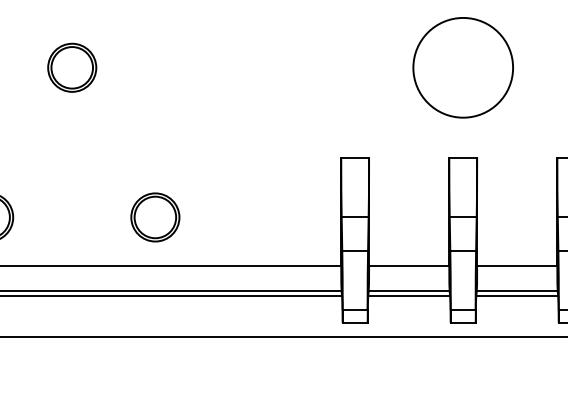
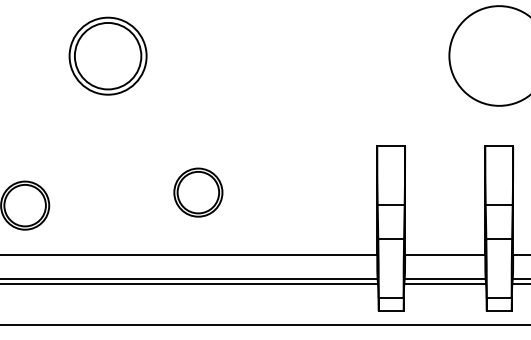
part: (72, 67) -> (108, 55), size x1.6
part: (155, 217) -> (198, 192), moved

